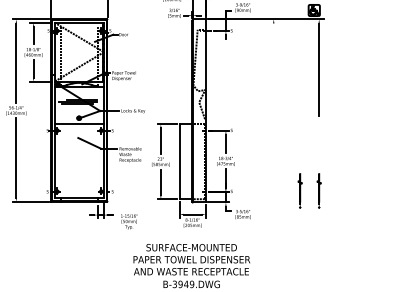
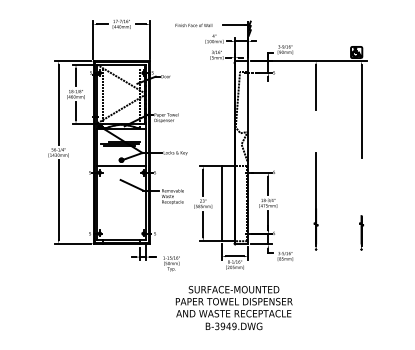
line: (274, 45) -> (316, 87), added
part: (273, 159) -> (315, 201), added
part: (300, 190) -> (342, 232), removed

